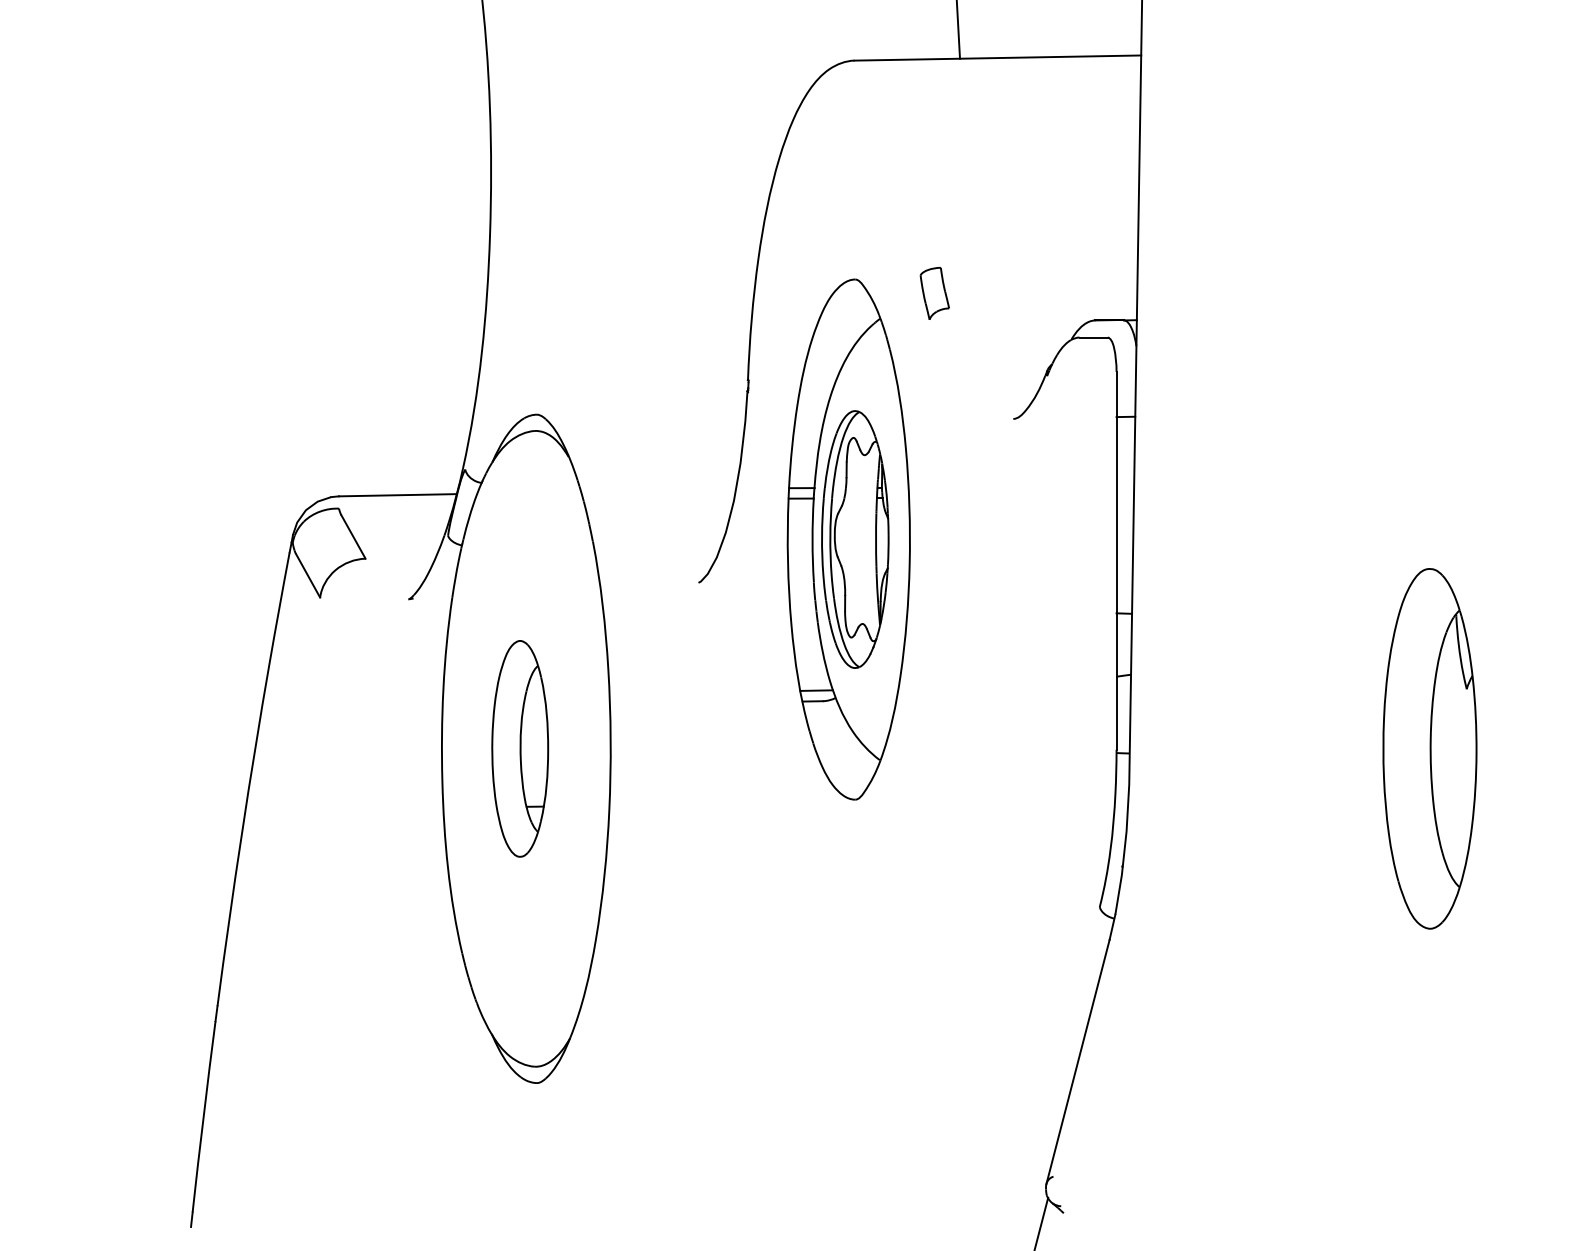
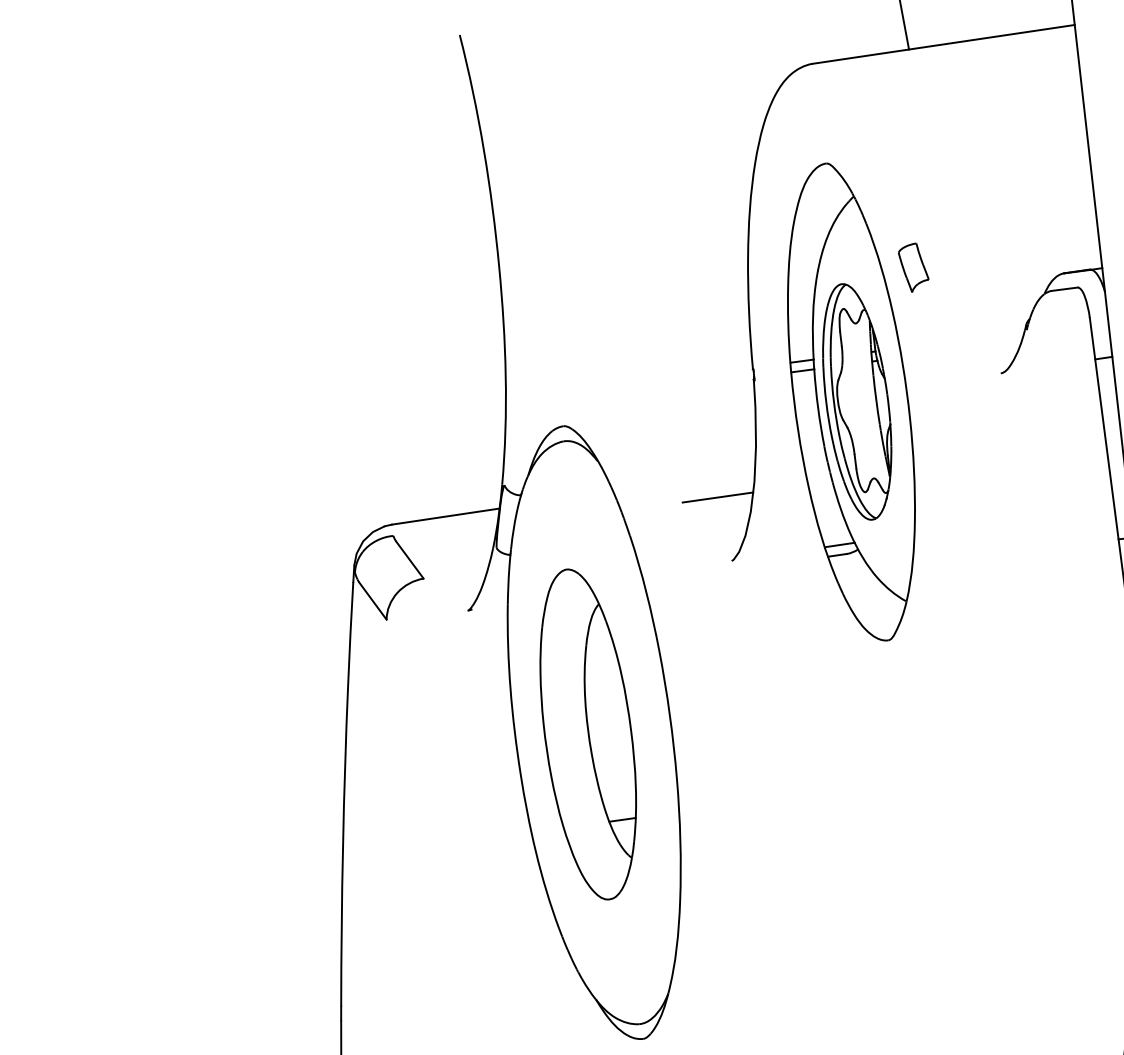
line: (692, 512) -> (717, 497), added
part: (848, 539) -> (850, 402), moved
part: (519, 748) -> (587, 734), size x1.67

